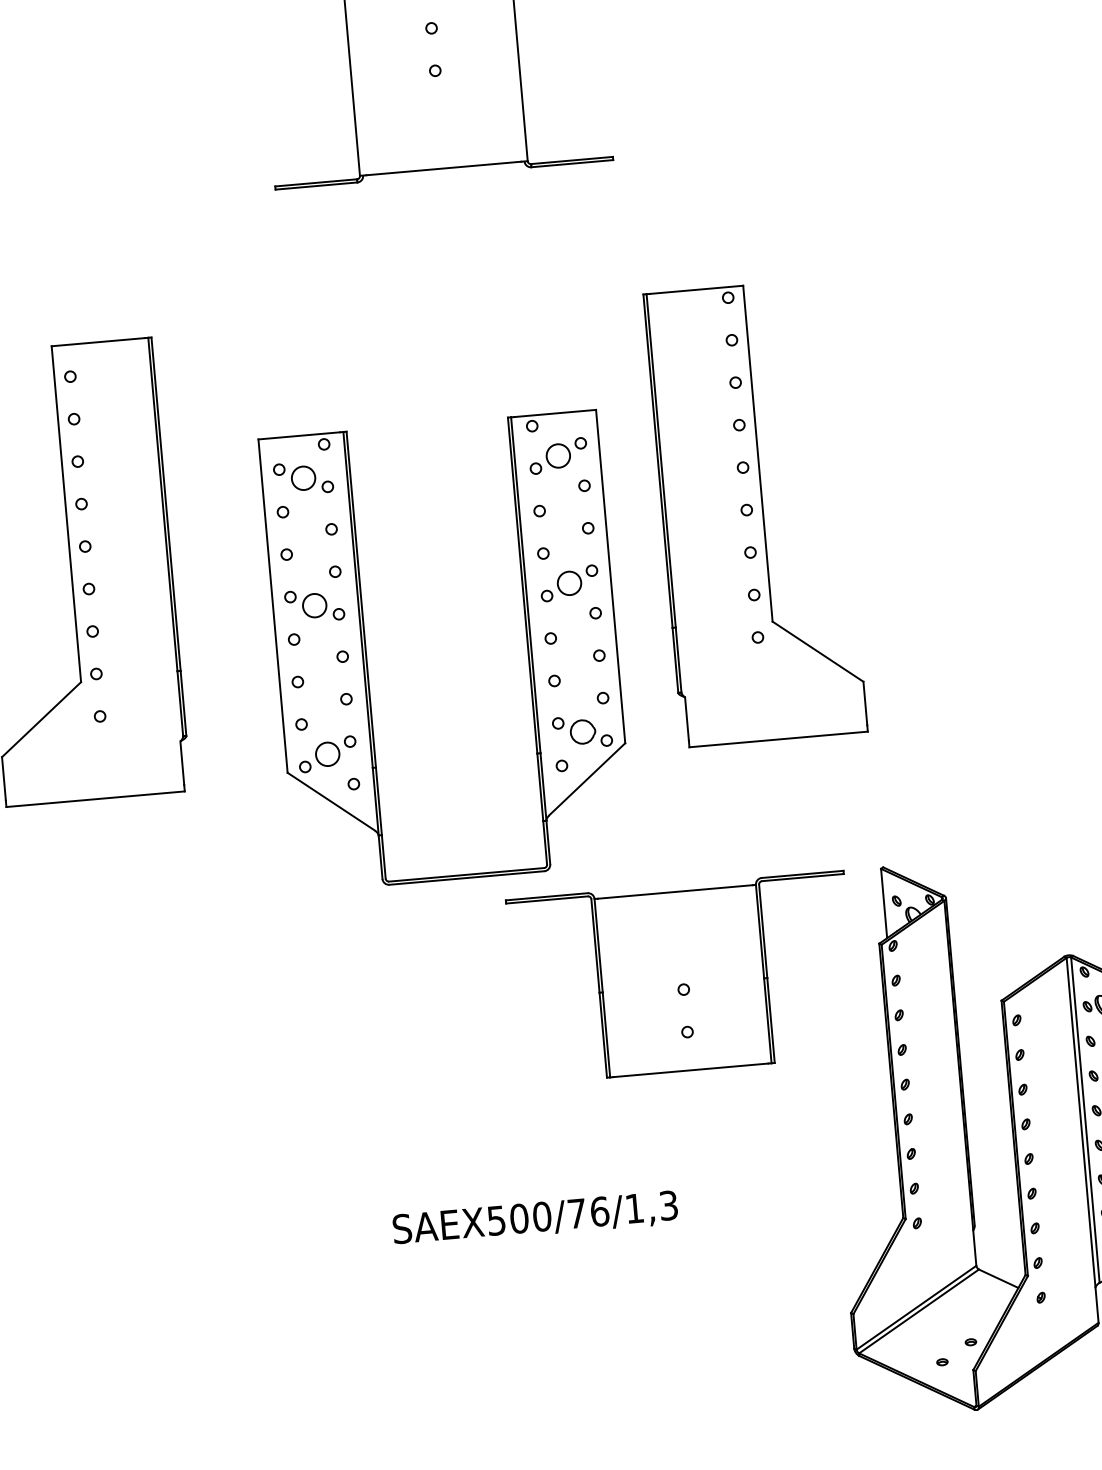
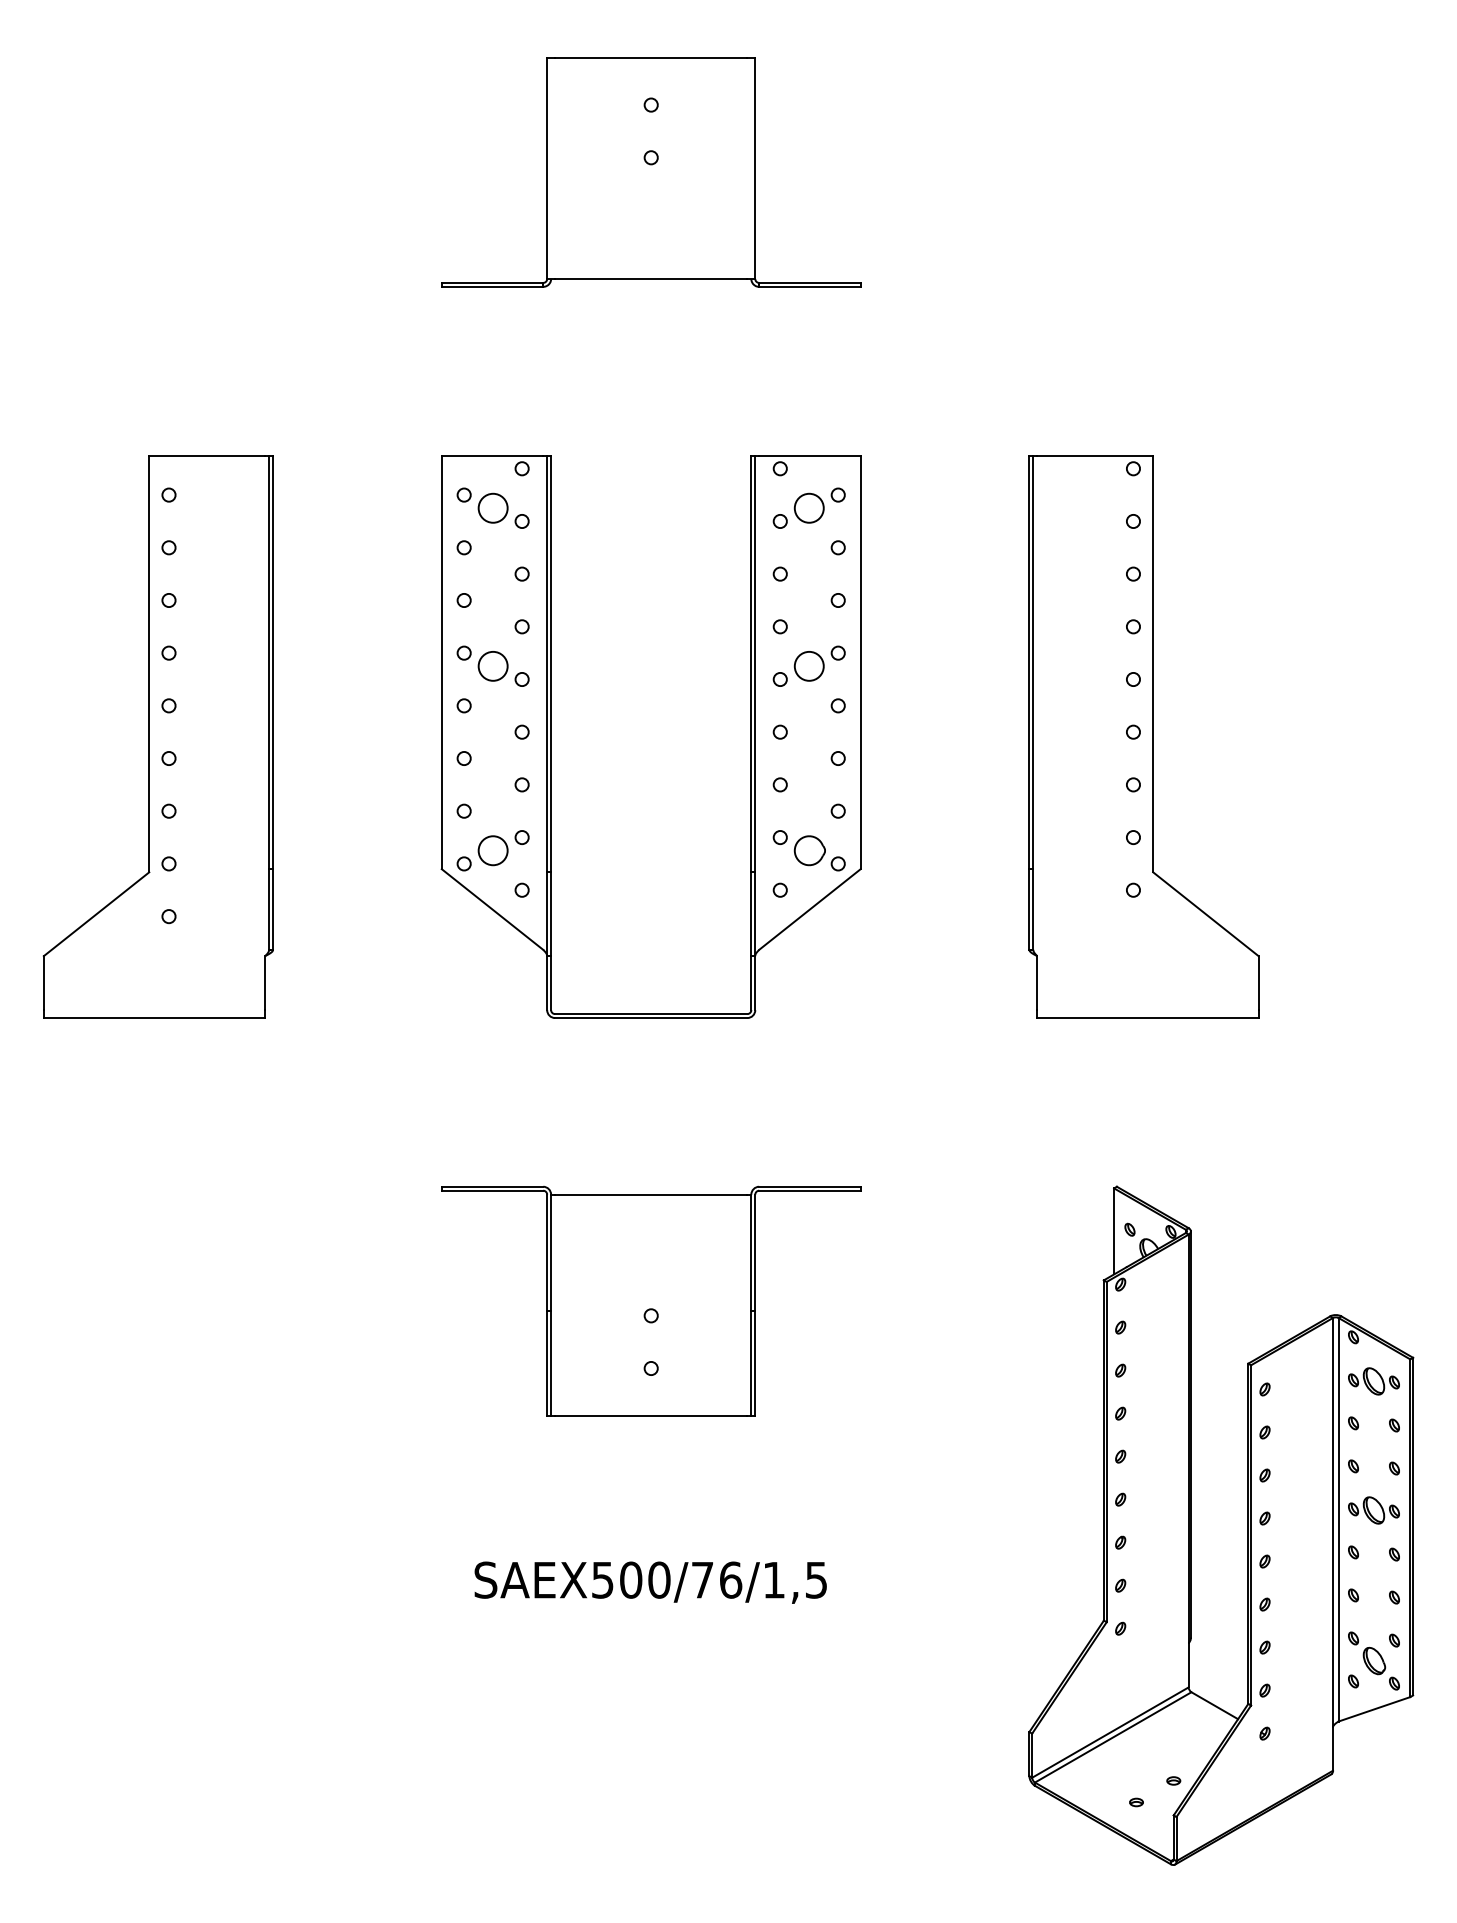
part: (755, 512) -> (1143, 736), moved
part: (366, 658) -> (551, 736), moved
part: (682, 977) -> (651, 1300), moved
text: (668, 1205) -> (816, 1579), SAEX500/76/1,3 -> SAEX500/76/1,5

